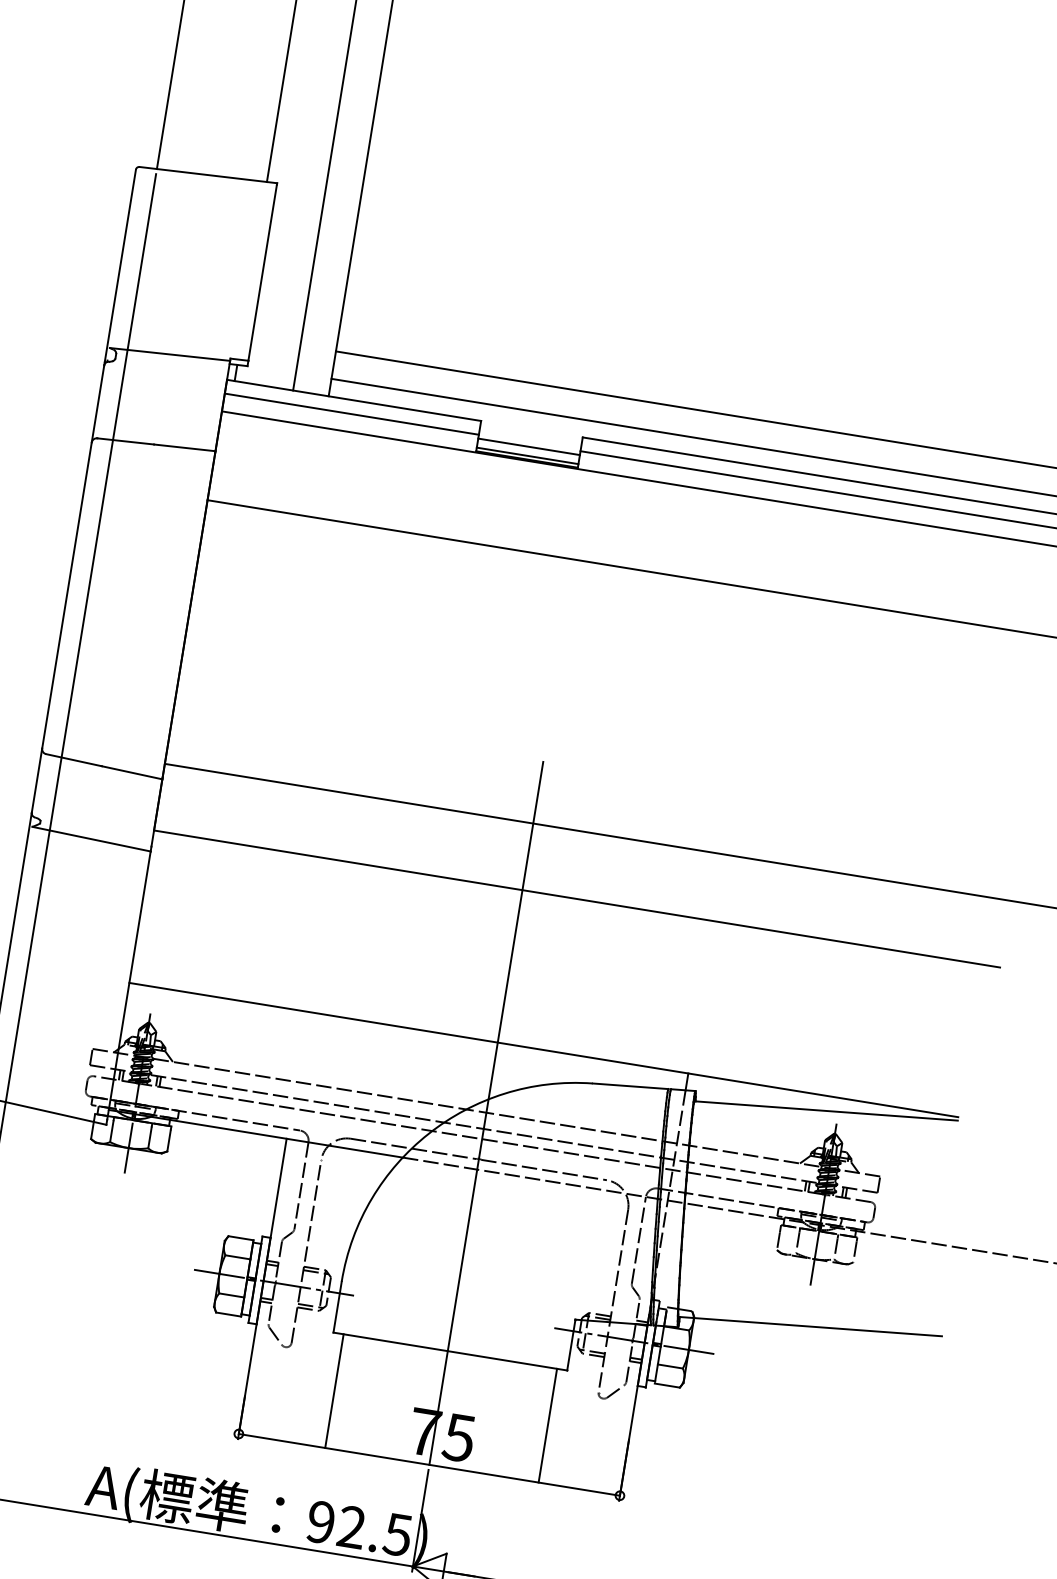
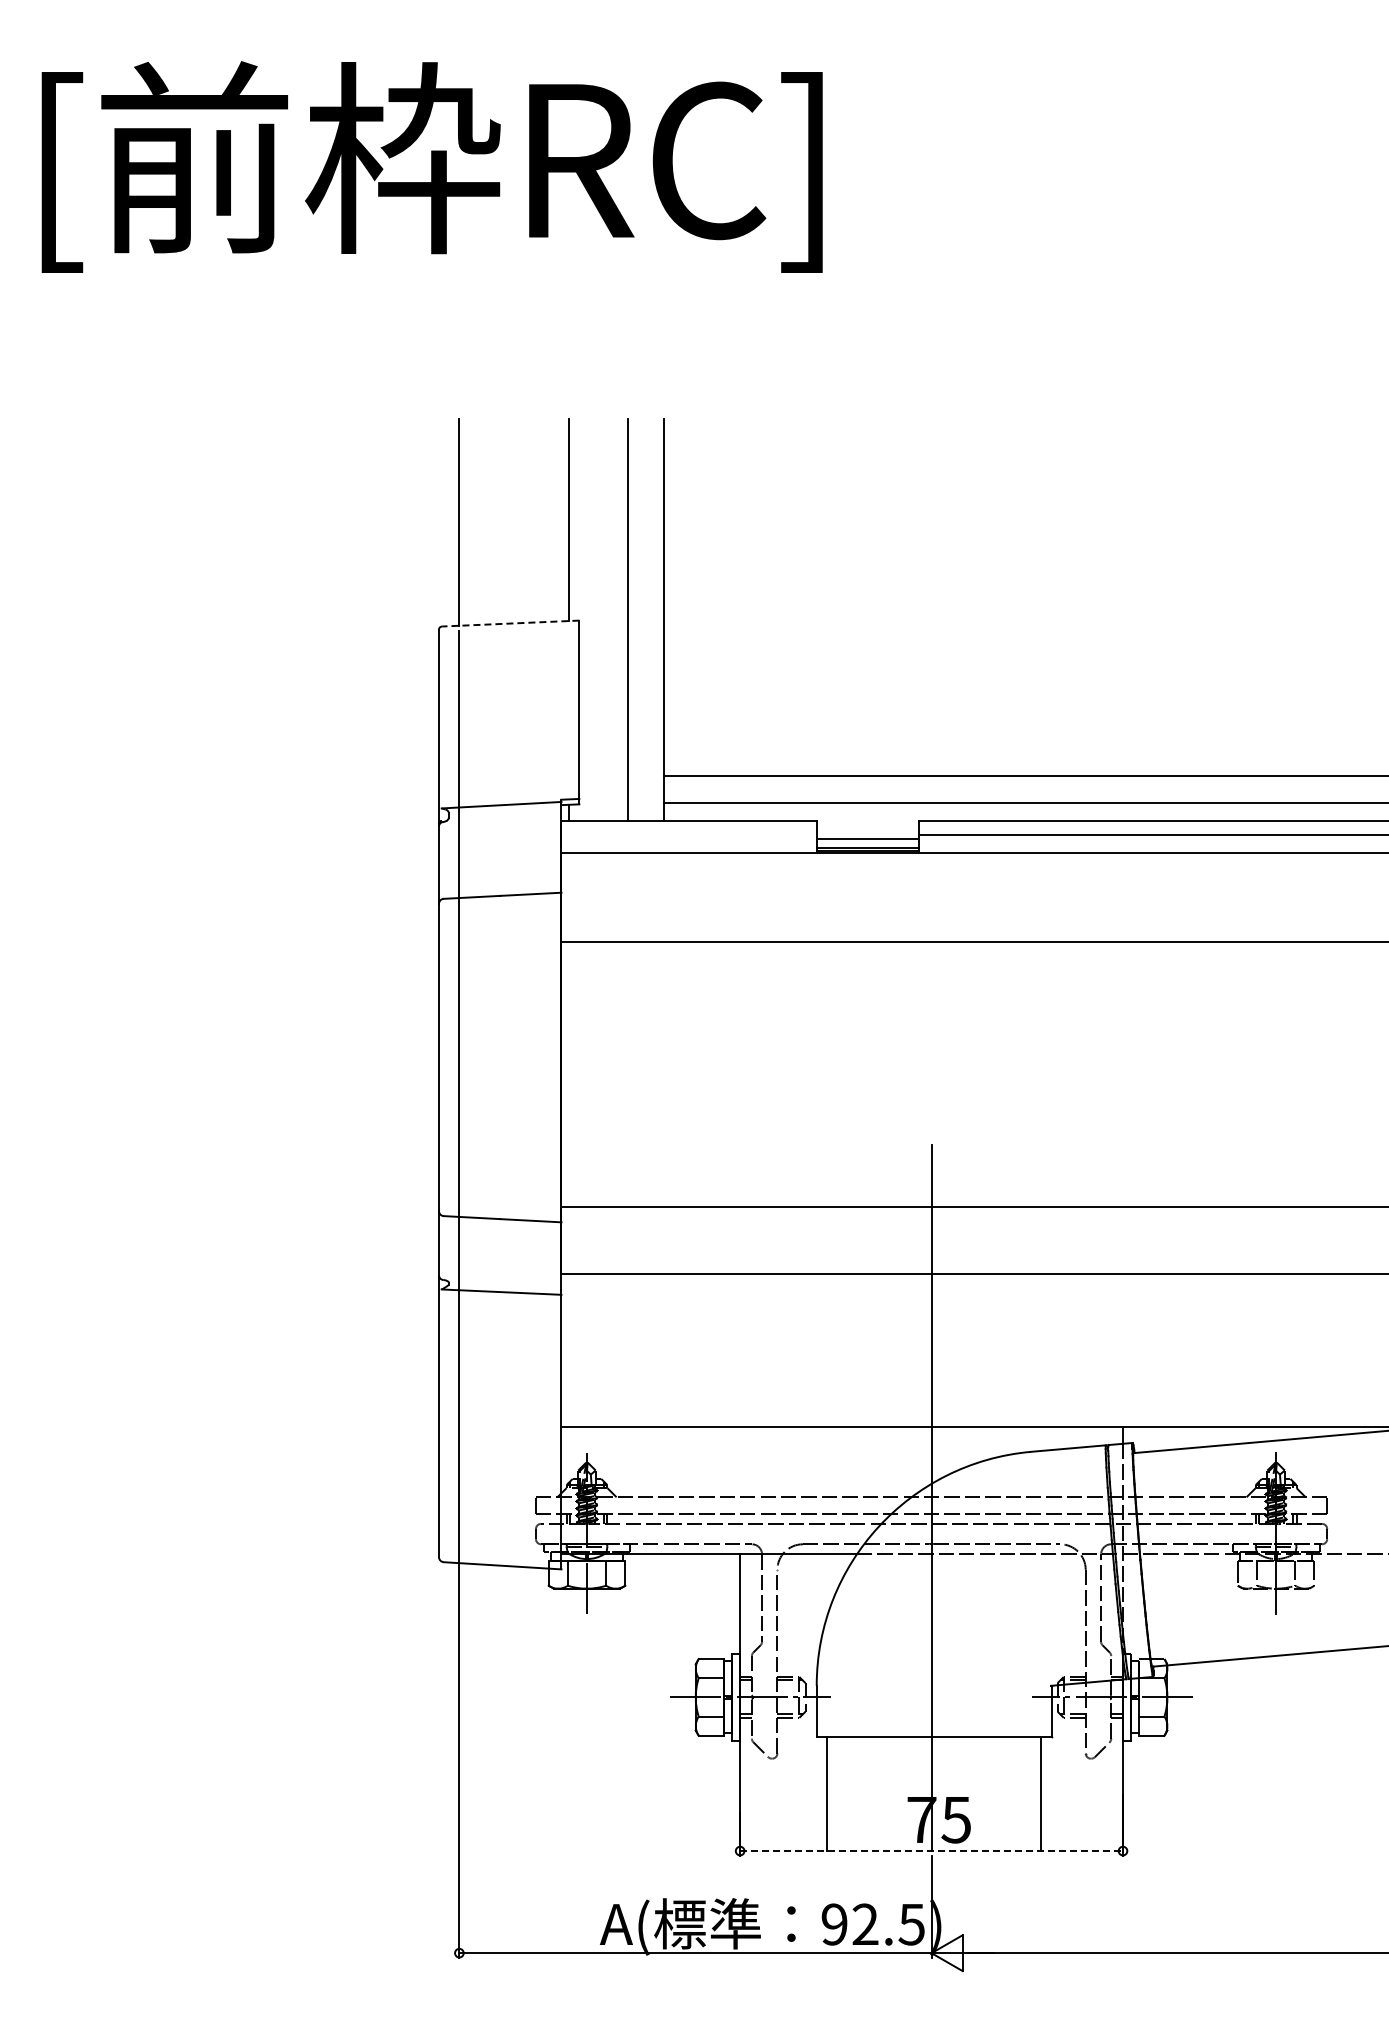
line: (208, 175) -> (510, 623), solid -> dashed
line: (351, 413) -> (688, 834), removed
line: (430, 1465) -> (932, 1851), solid -> dashed

